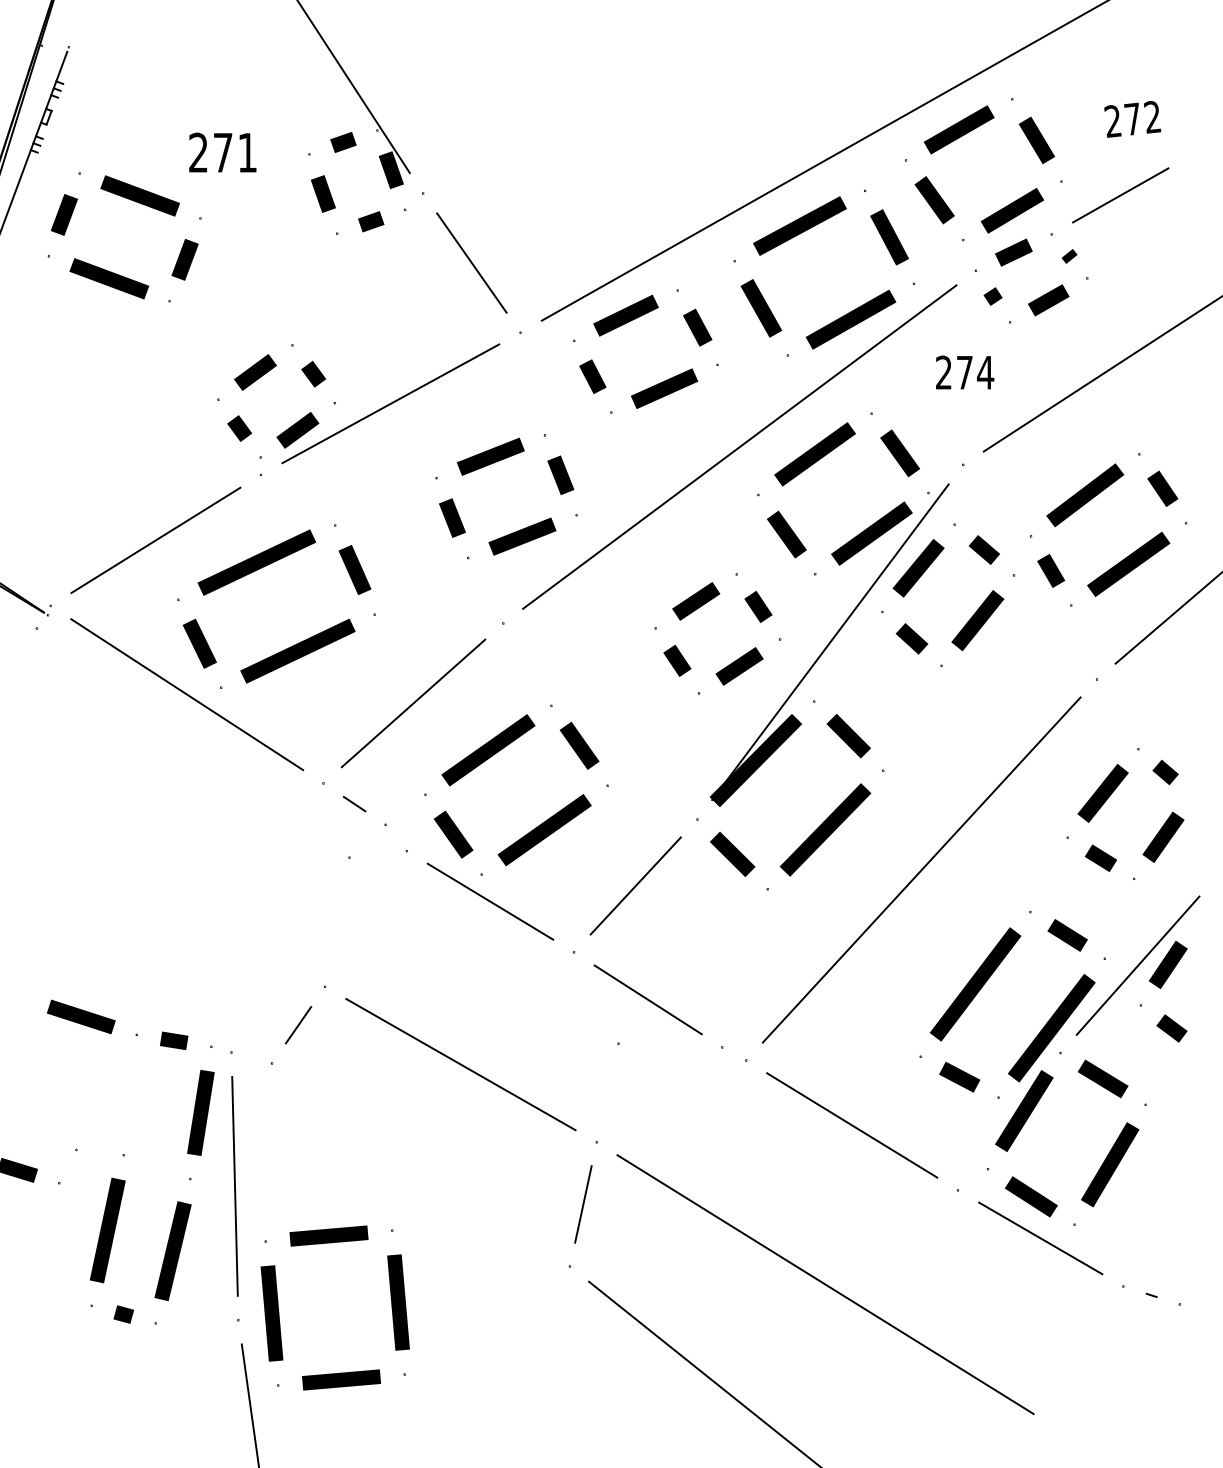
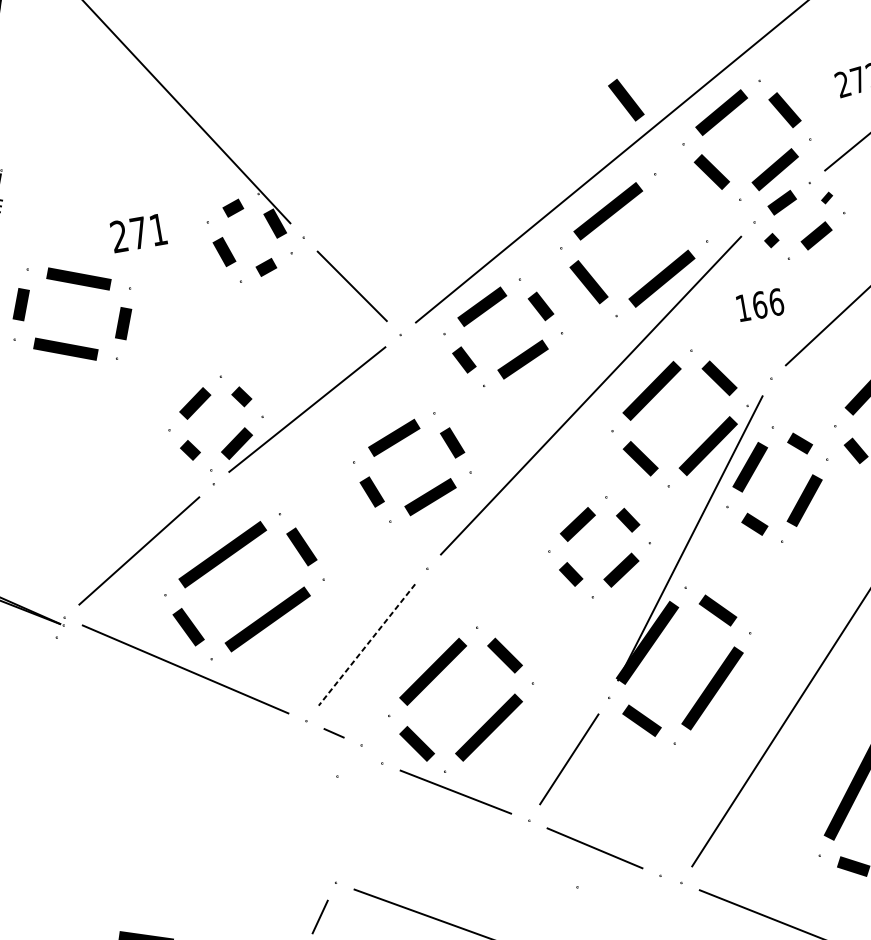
line: (889, 237) -> (626, 100), moved
text: (965, 372) -> (760, 304), 274 -> 166
line: (413, 703) -> (367, 645), solid -> dashed

